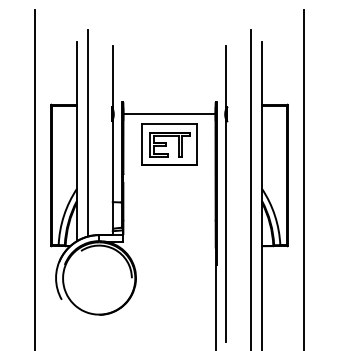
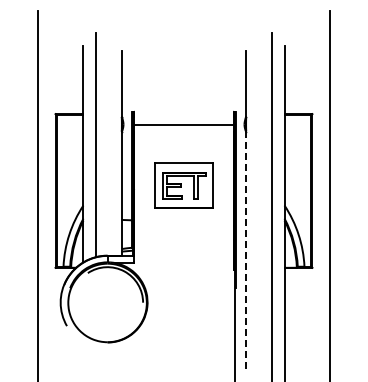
part: (169, 144) -> (183, 185), moved
line: (226, 231) -> (245, 251), solid -> dashed

